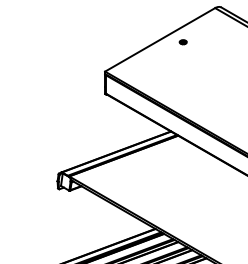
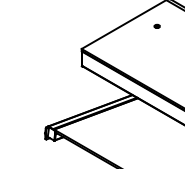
part: (182, 42) -> (156, 26), moved

